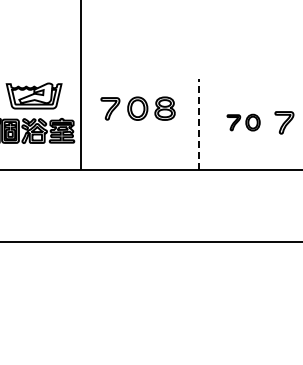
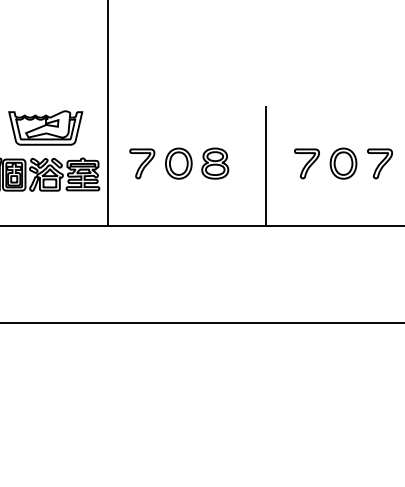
part: (137, 108) -> (178, 163), moved
part: (243, 122) -> (325, 163), size x1.43
line: (198, 123) -> (265, 164), dashed -> solid

